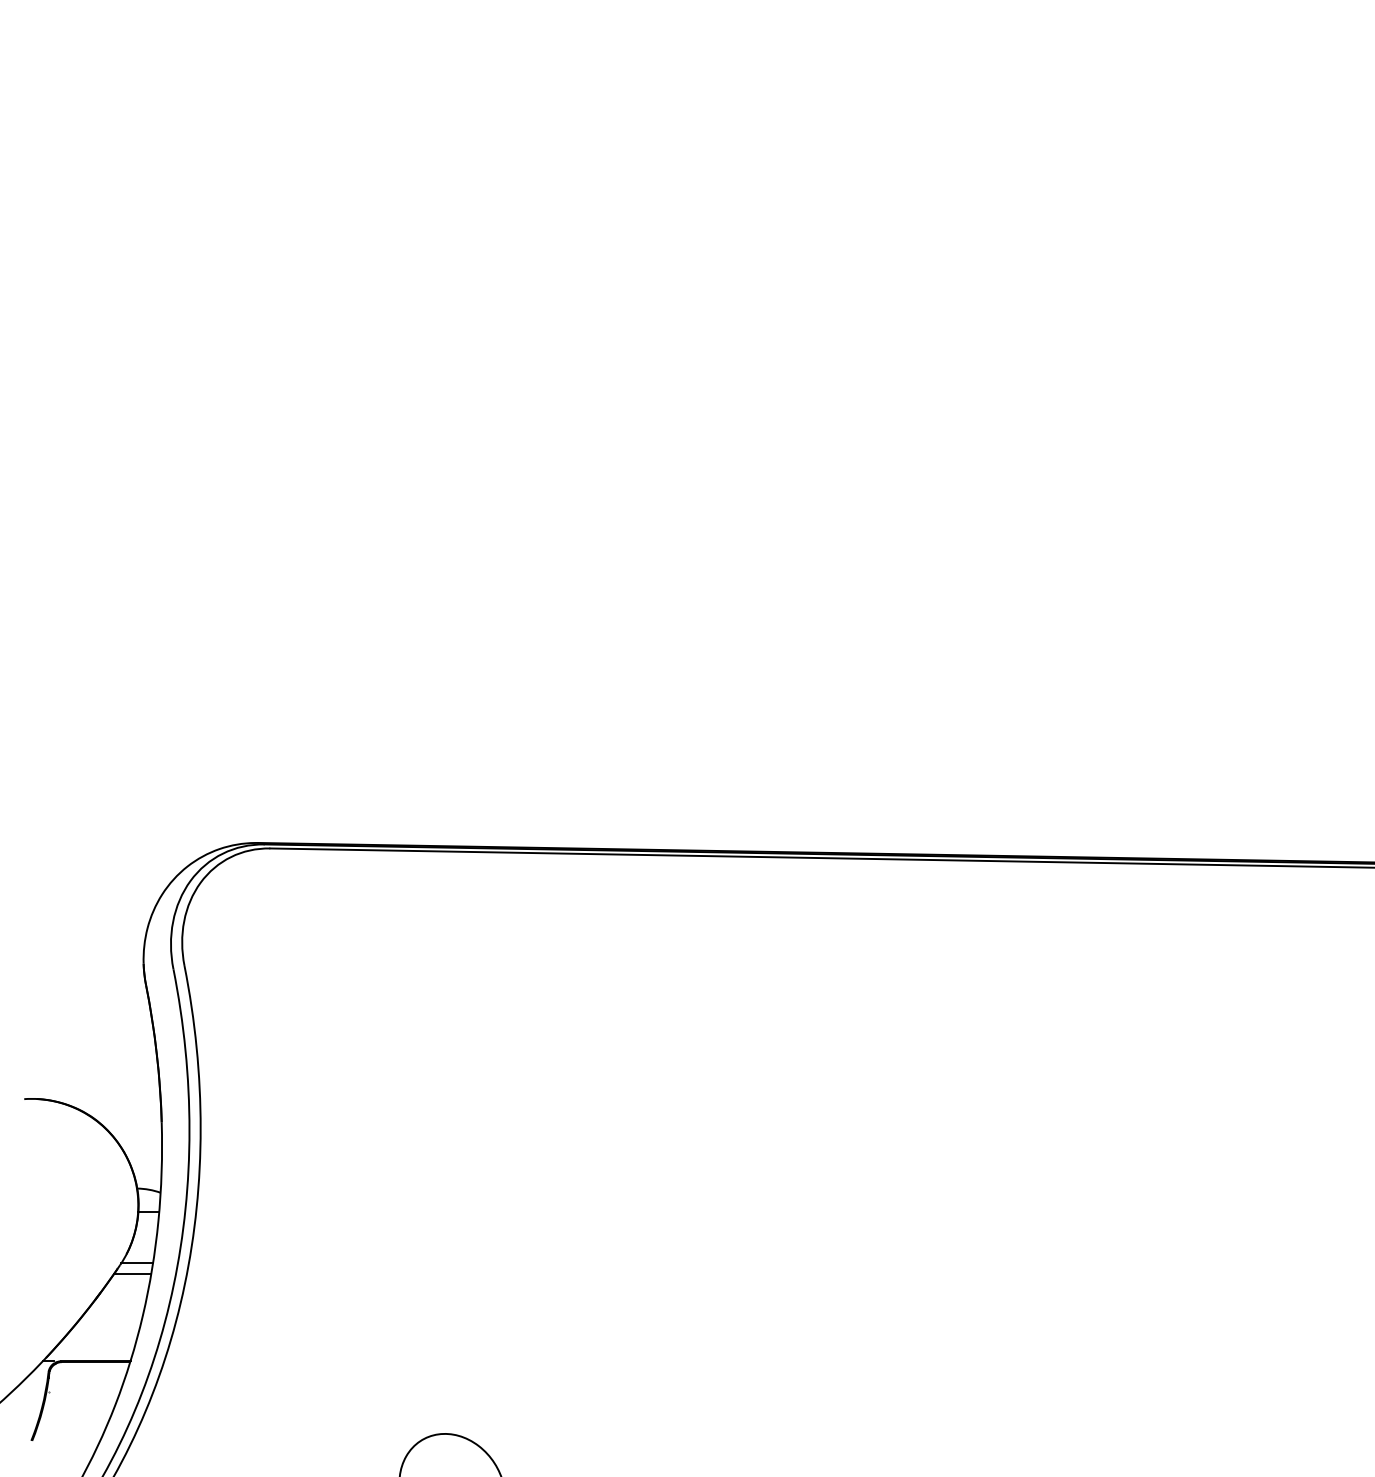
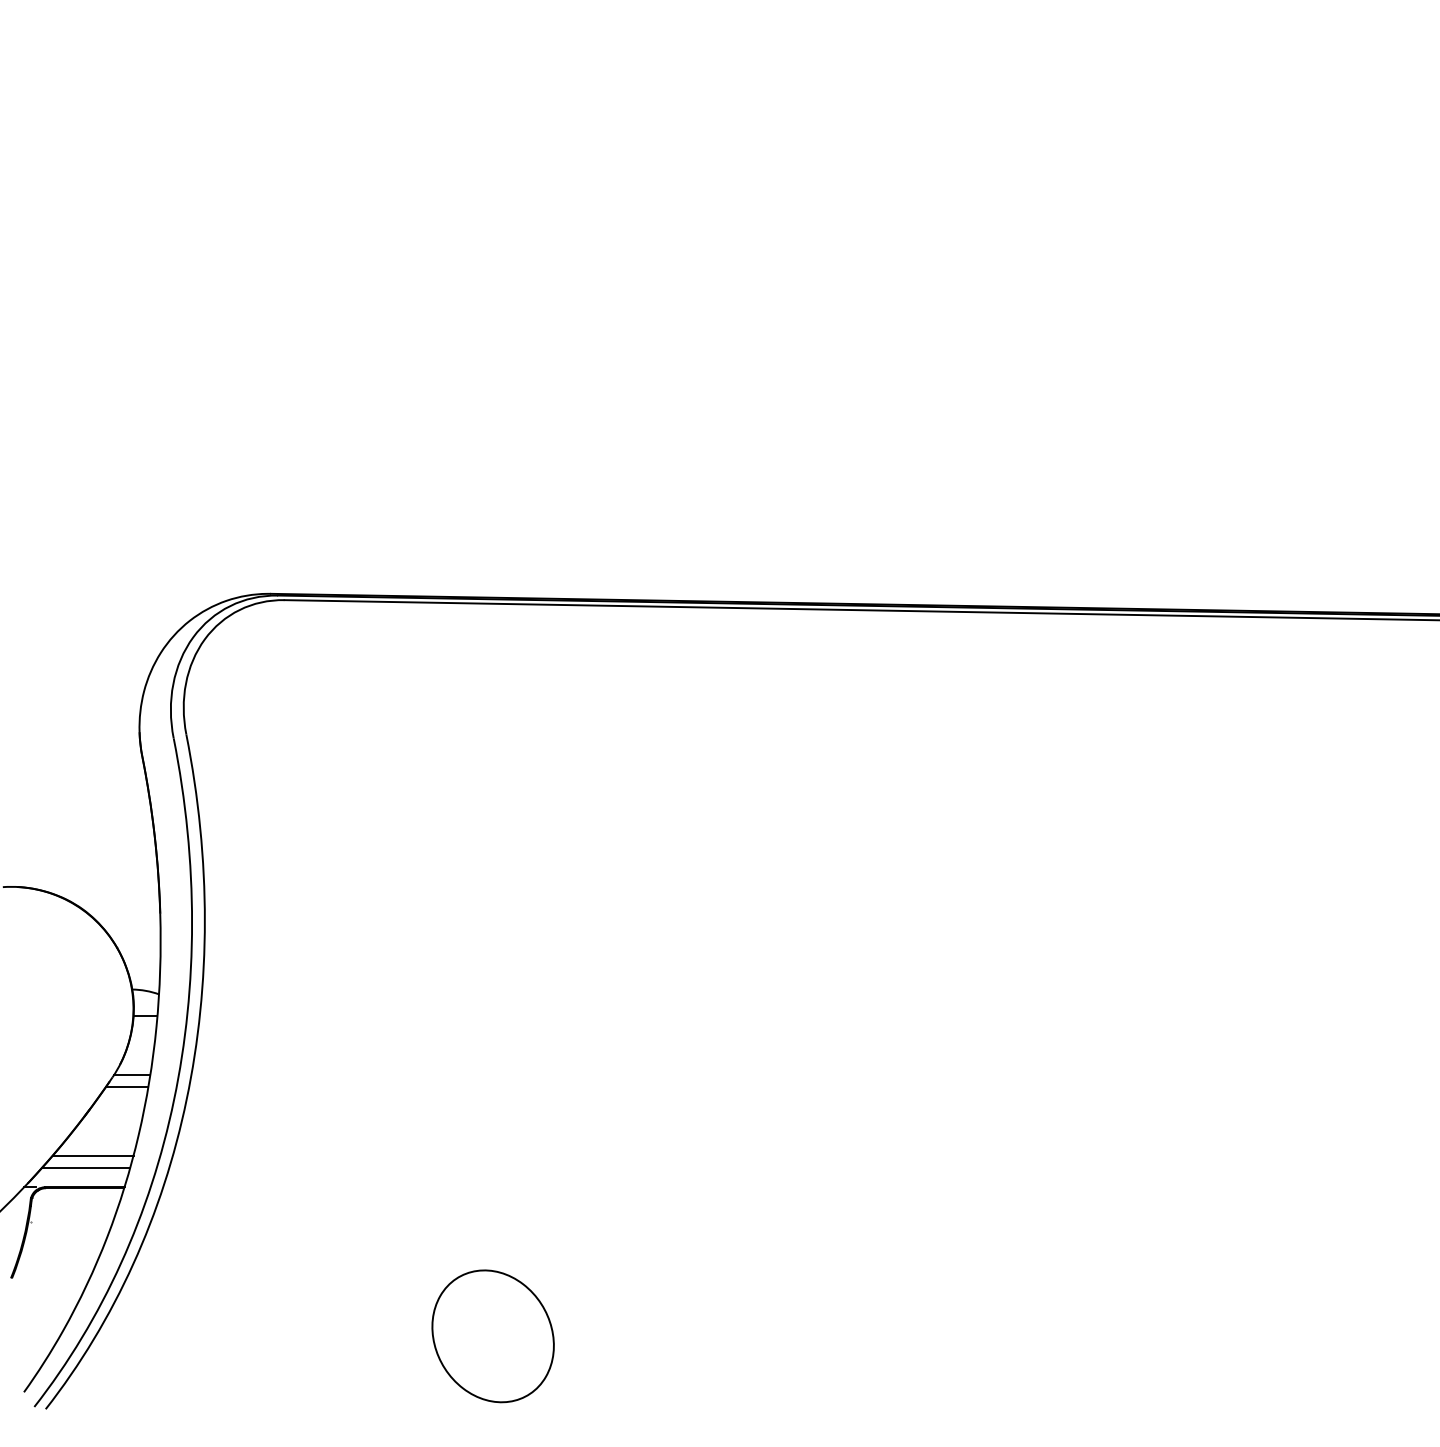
line: (102, 1333) -> (92, 1155), added
line: (96, 1344) -> (85, 1168), added

